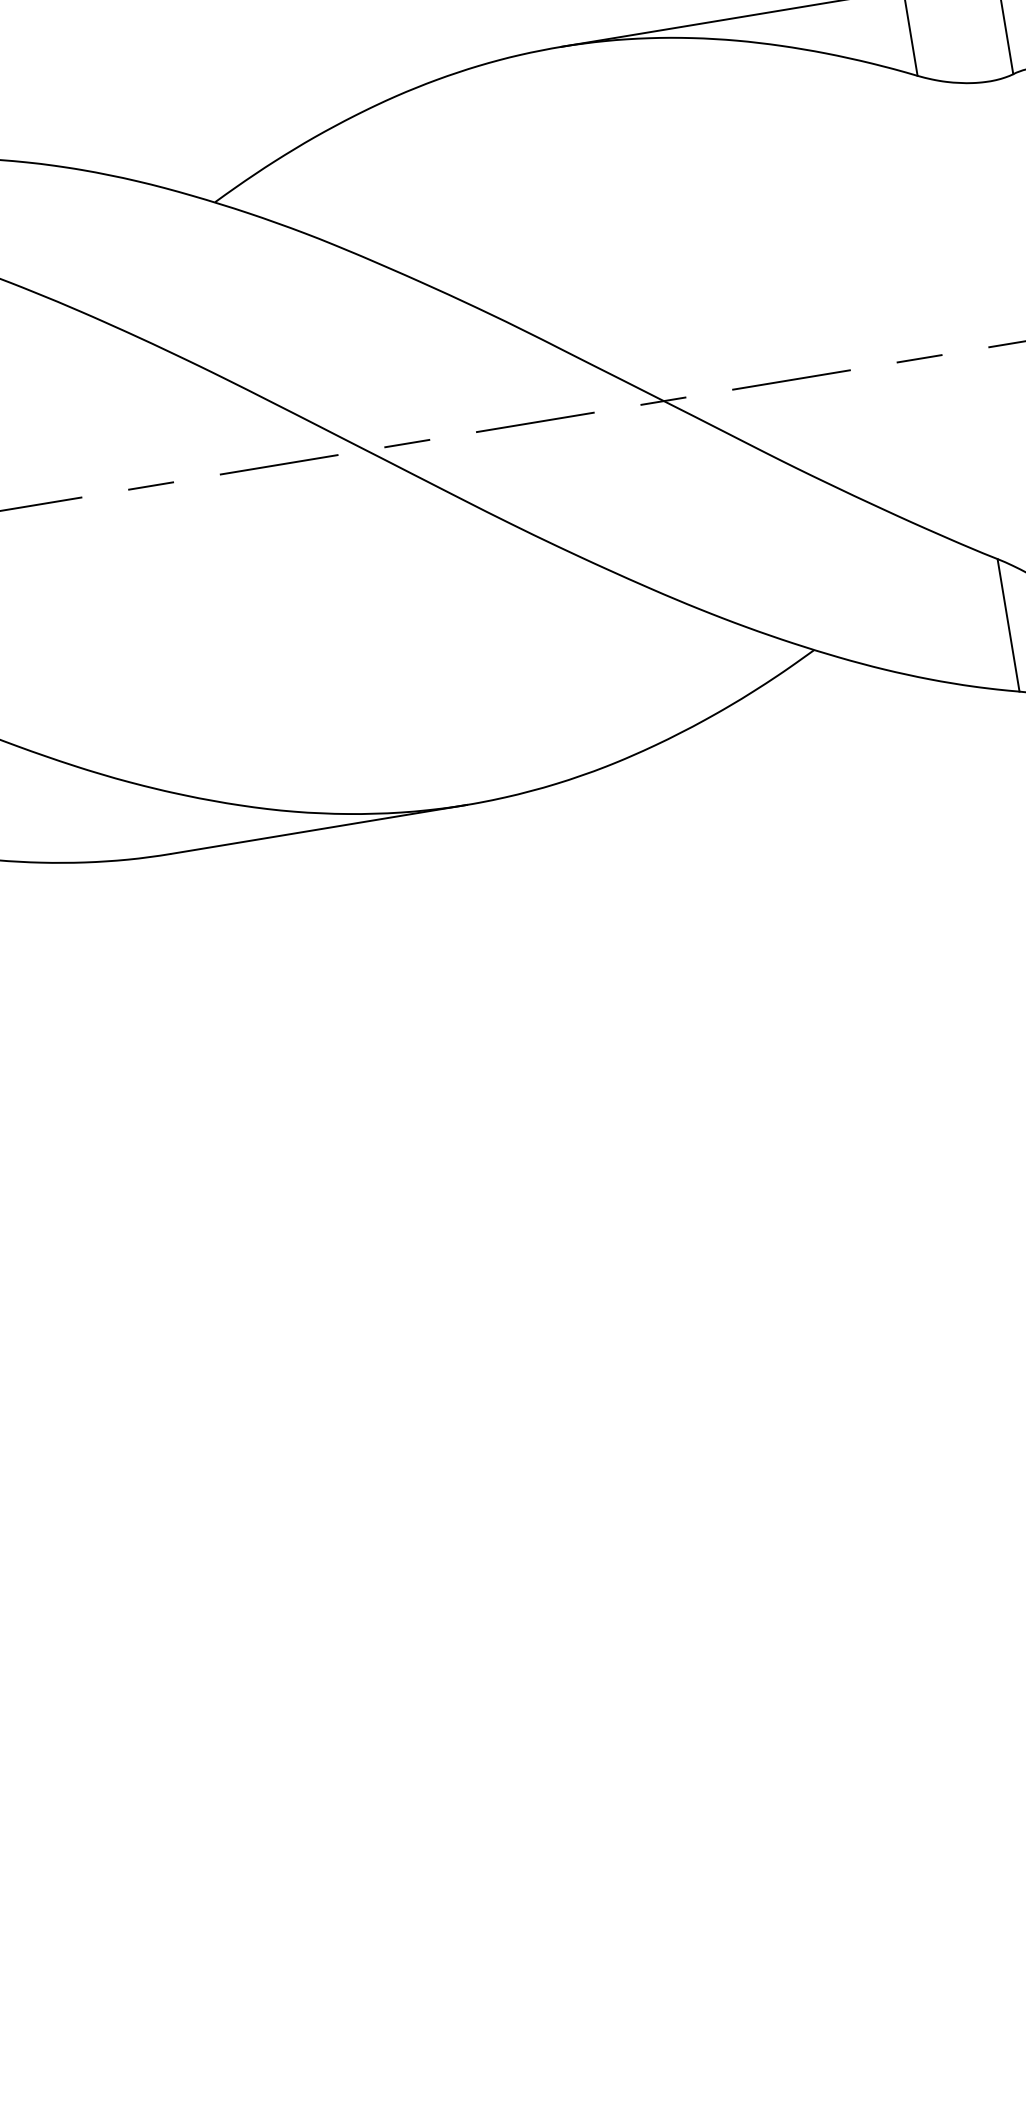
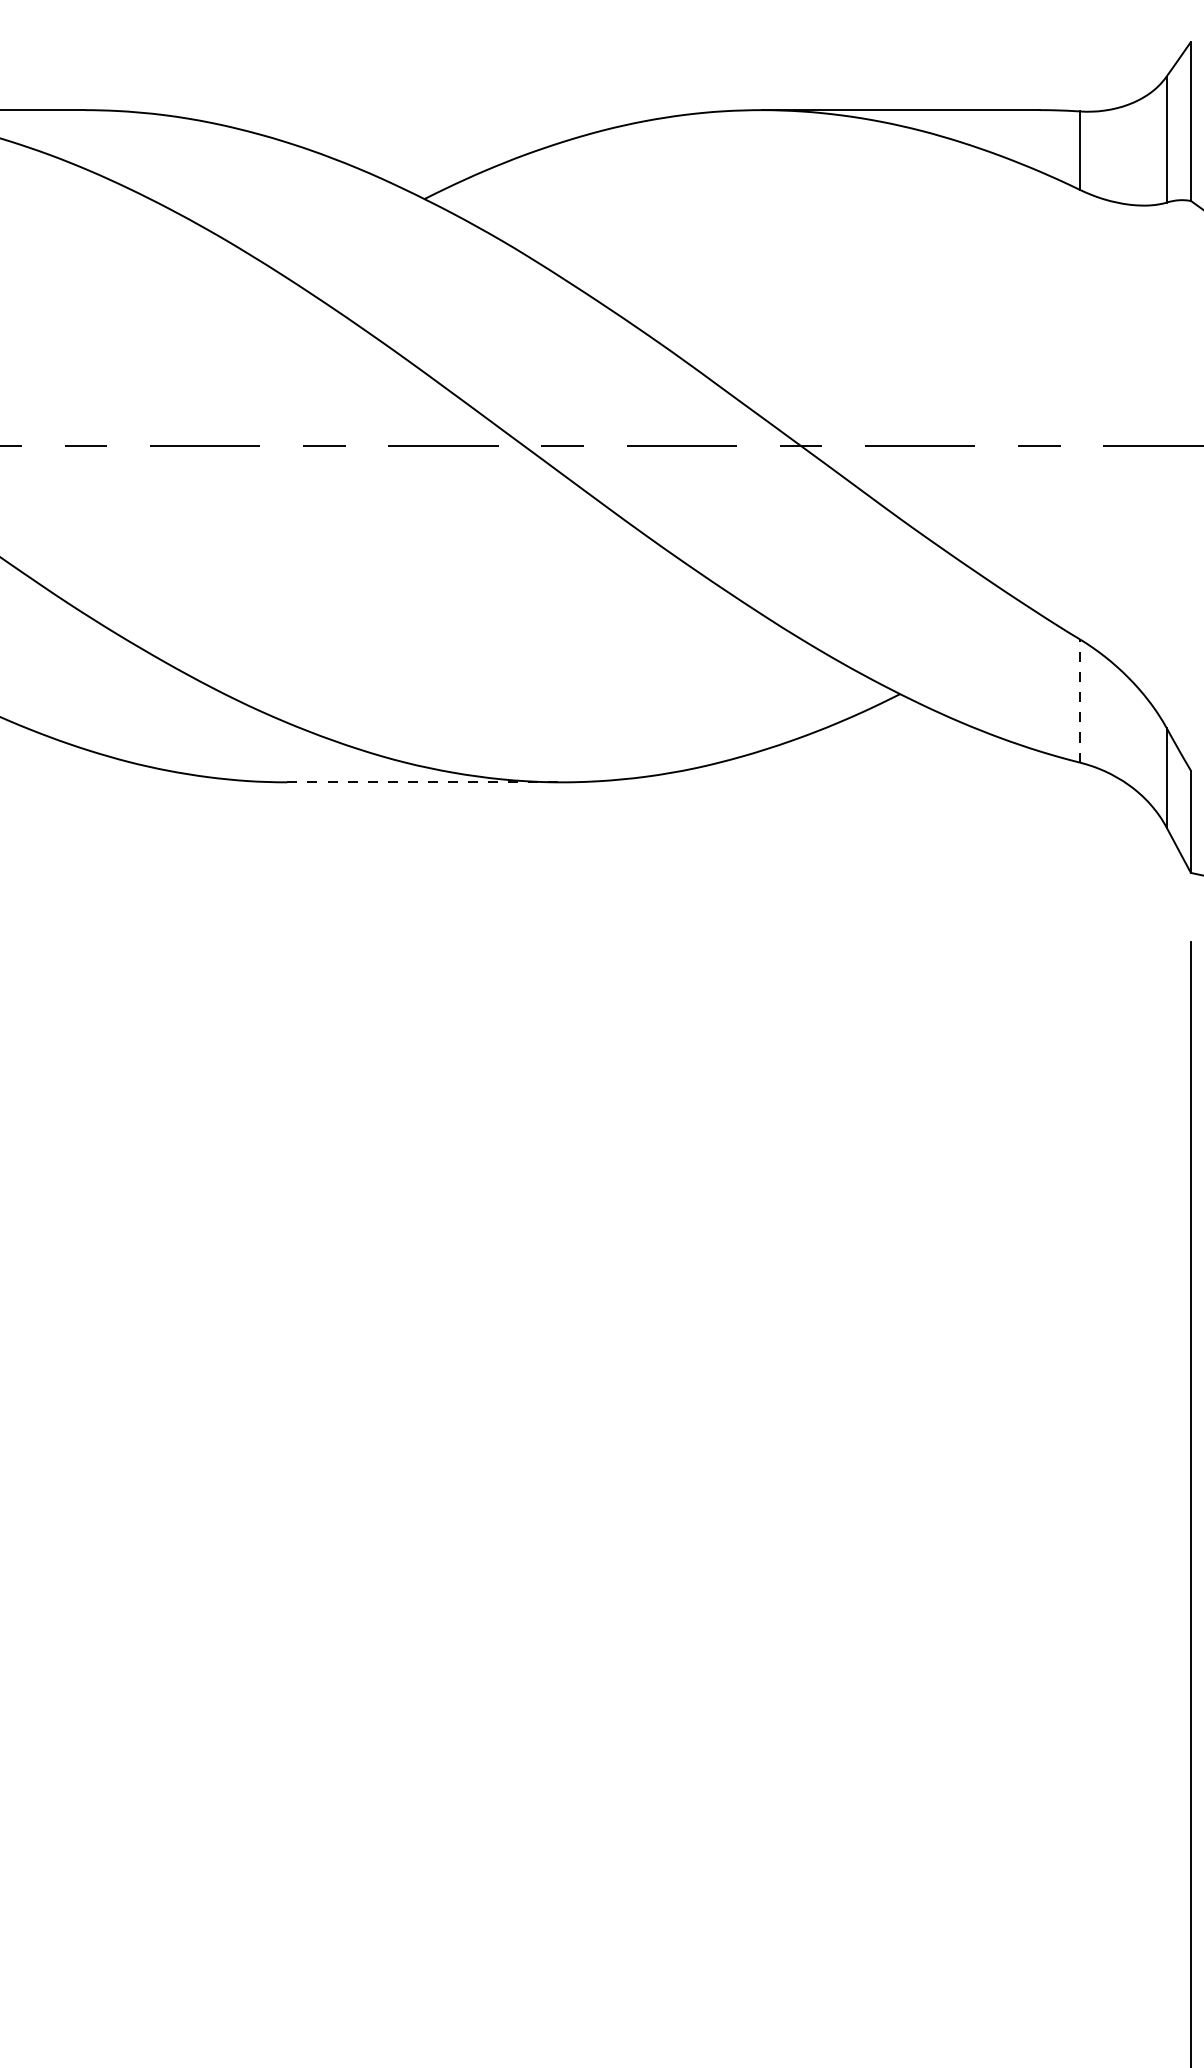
line: (1008, 624) -> (1079, 700), solid -> dashed
line: (318, 829) -> (424, 782), solid -> dashed

